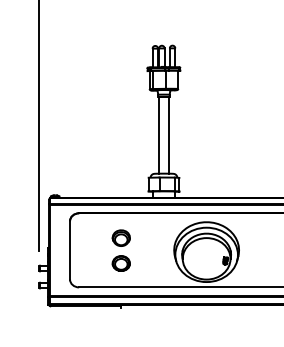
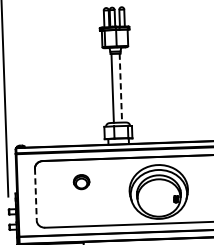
line: (168, 135) -> (120, 88), solid -> dashed
line: (70, 250) -> (36, 194), solid -> dashed
part: (120, 263) -> (81, 204), removed

